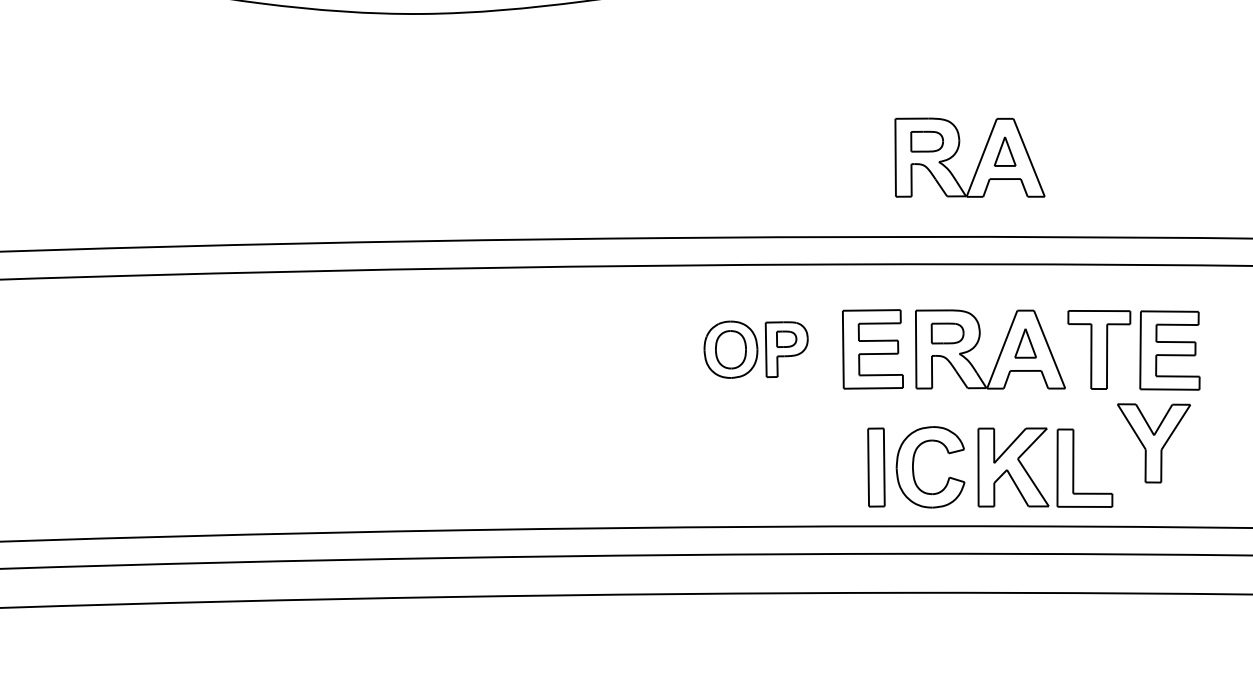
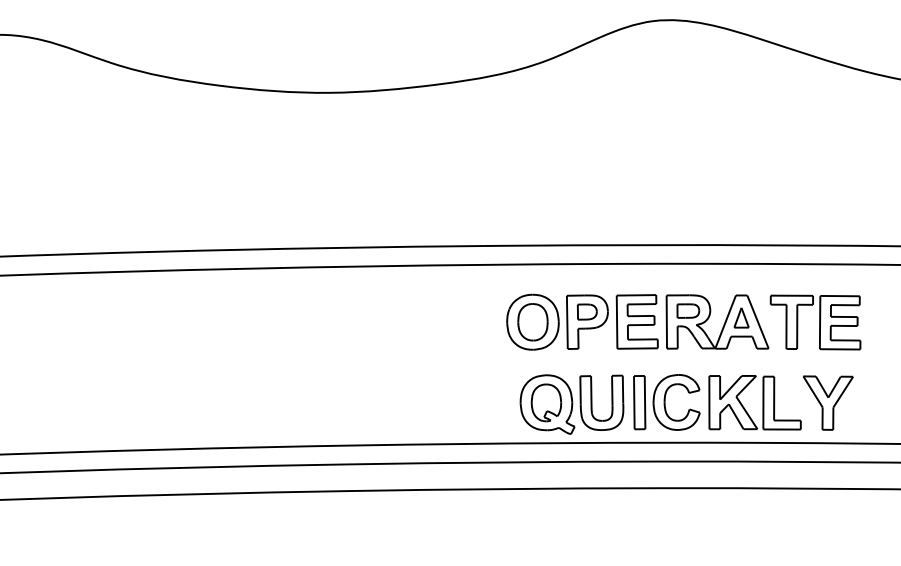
part: (978, 161) -> (709, 193), removed
part: (756, 348) -> (557, 321), size x1.43
part: (1154, 442) -> (828, 402), moved
part: (776, 470) -> (571, 404), added

